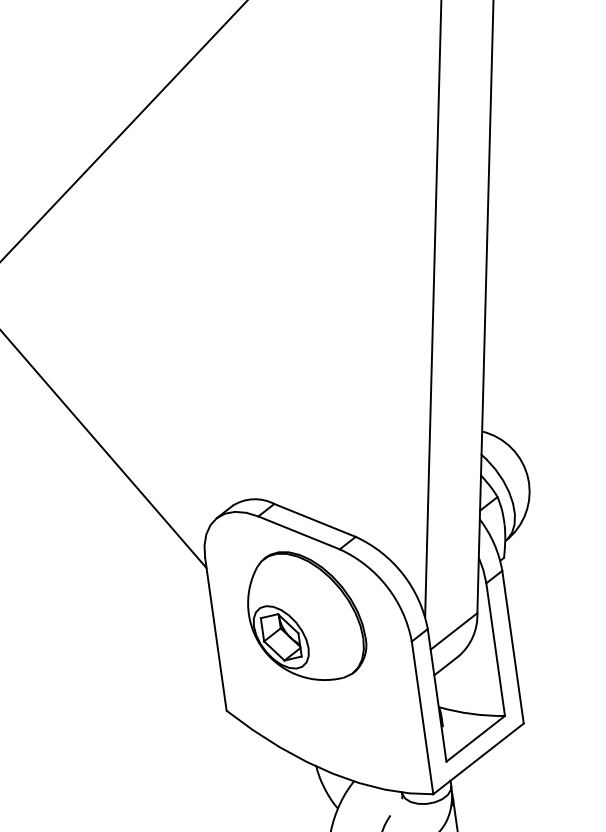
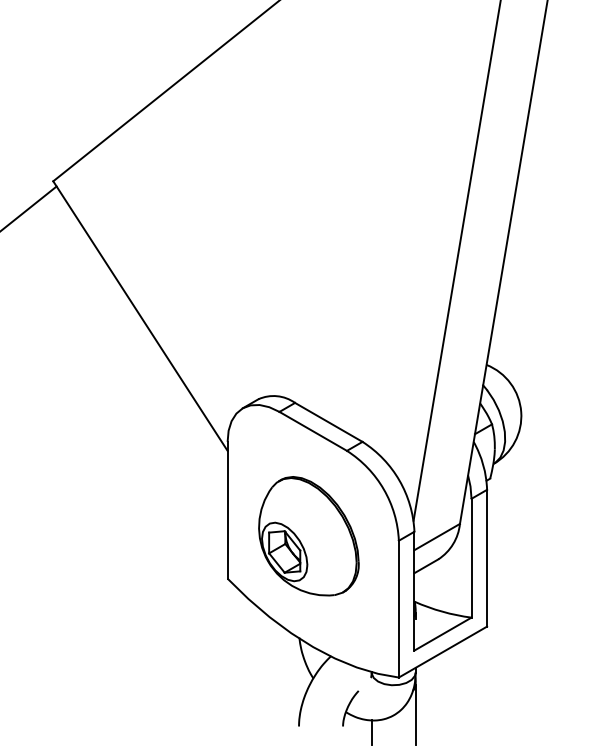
part: (305, 616) -> (308, 536), moved

